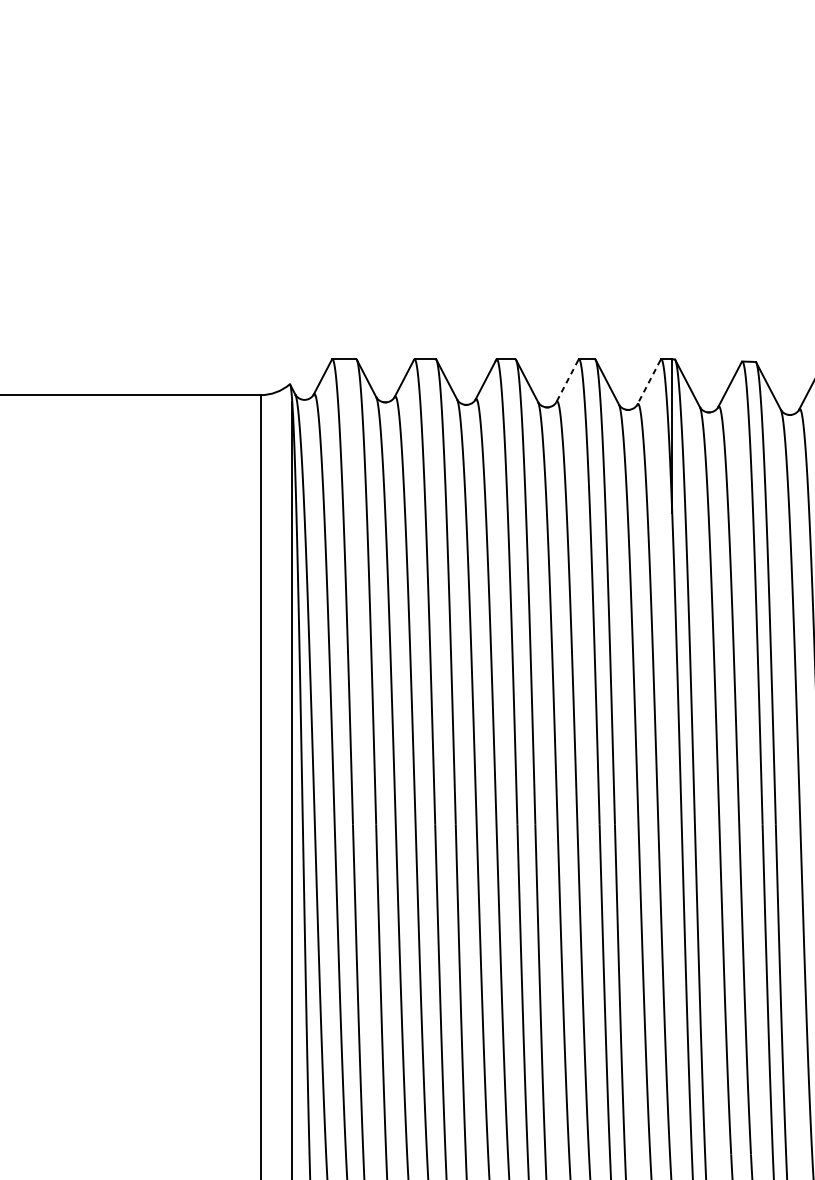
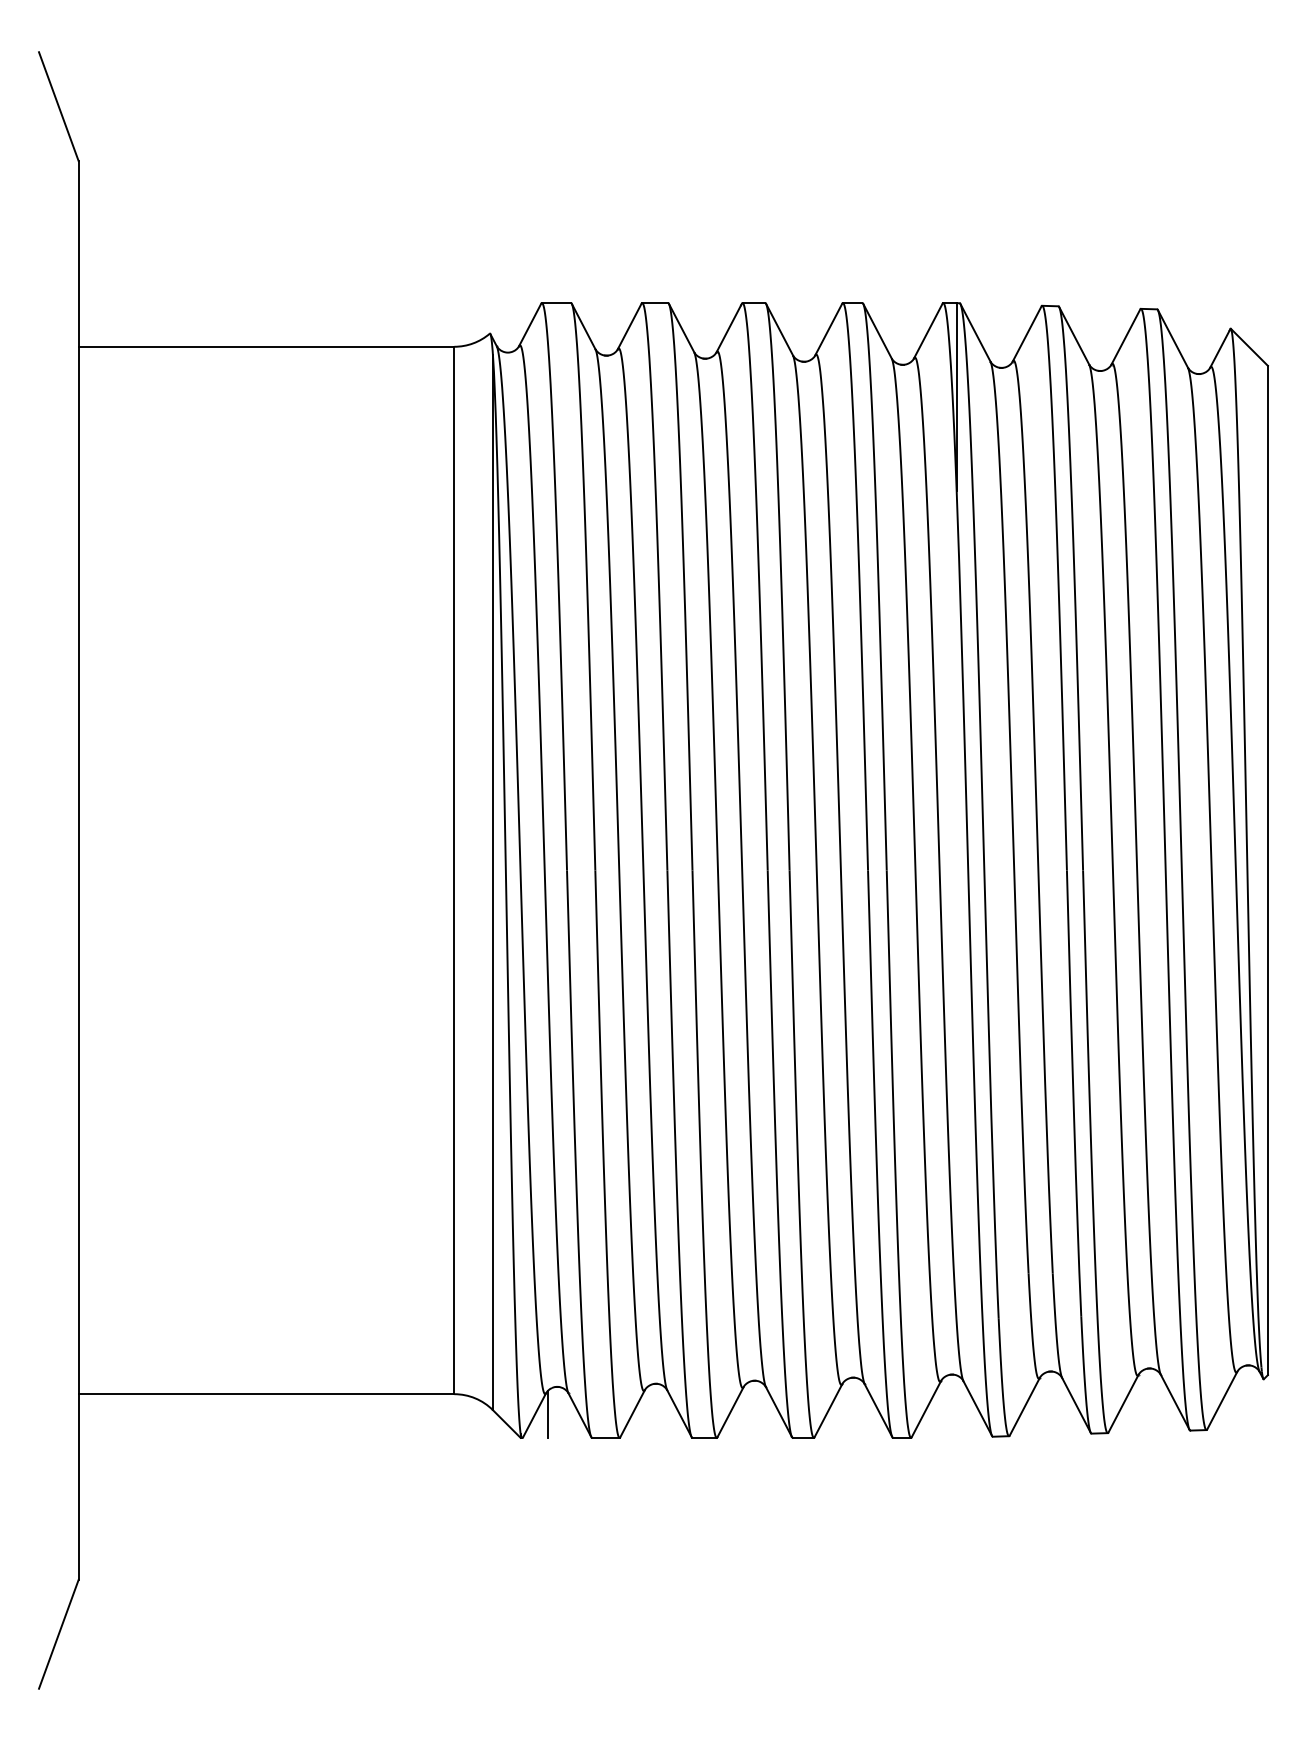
line: (567, 380) -> (828, 329), dashed -> solid
line: (649, 382) -> (928, 331), dashed -> solid

